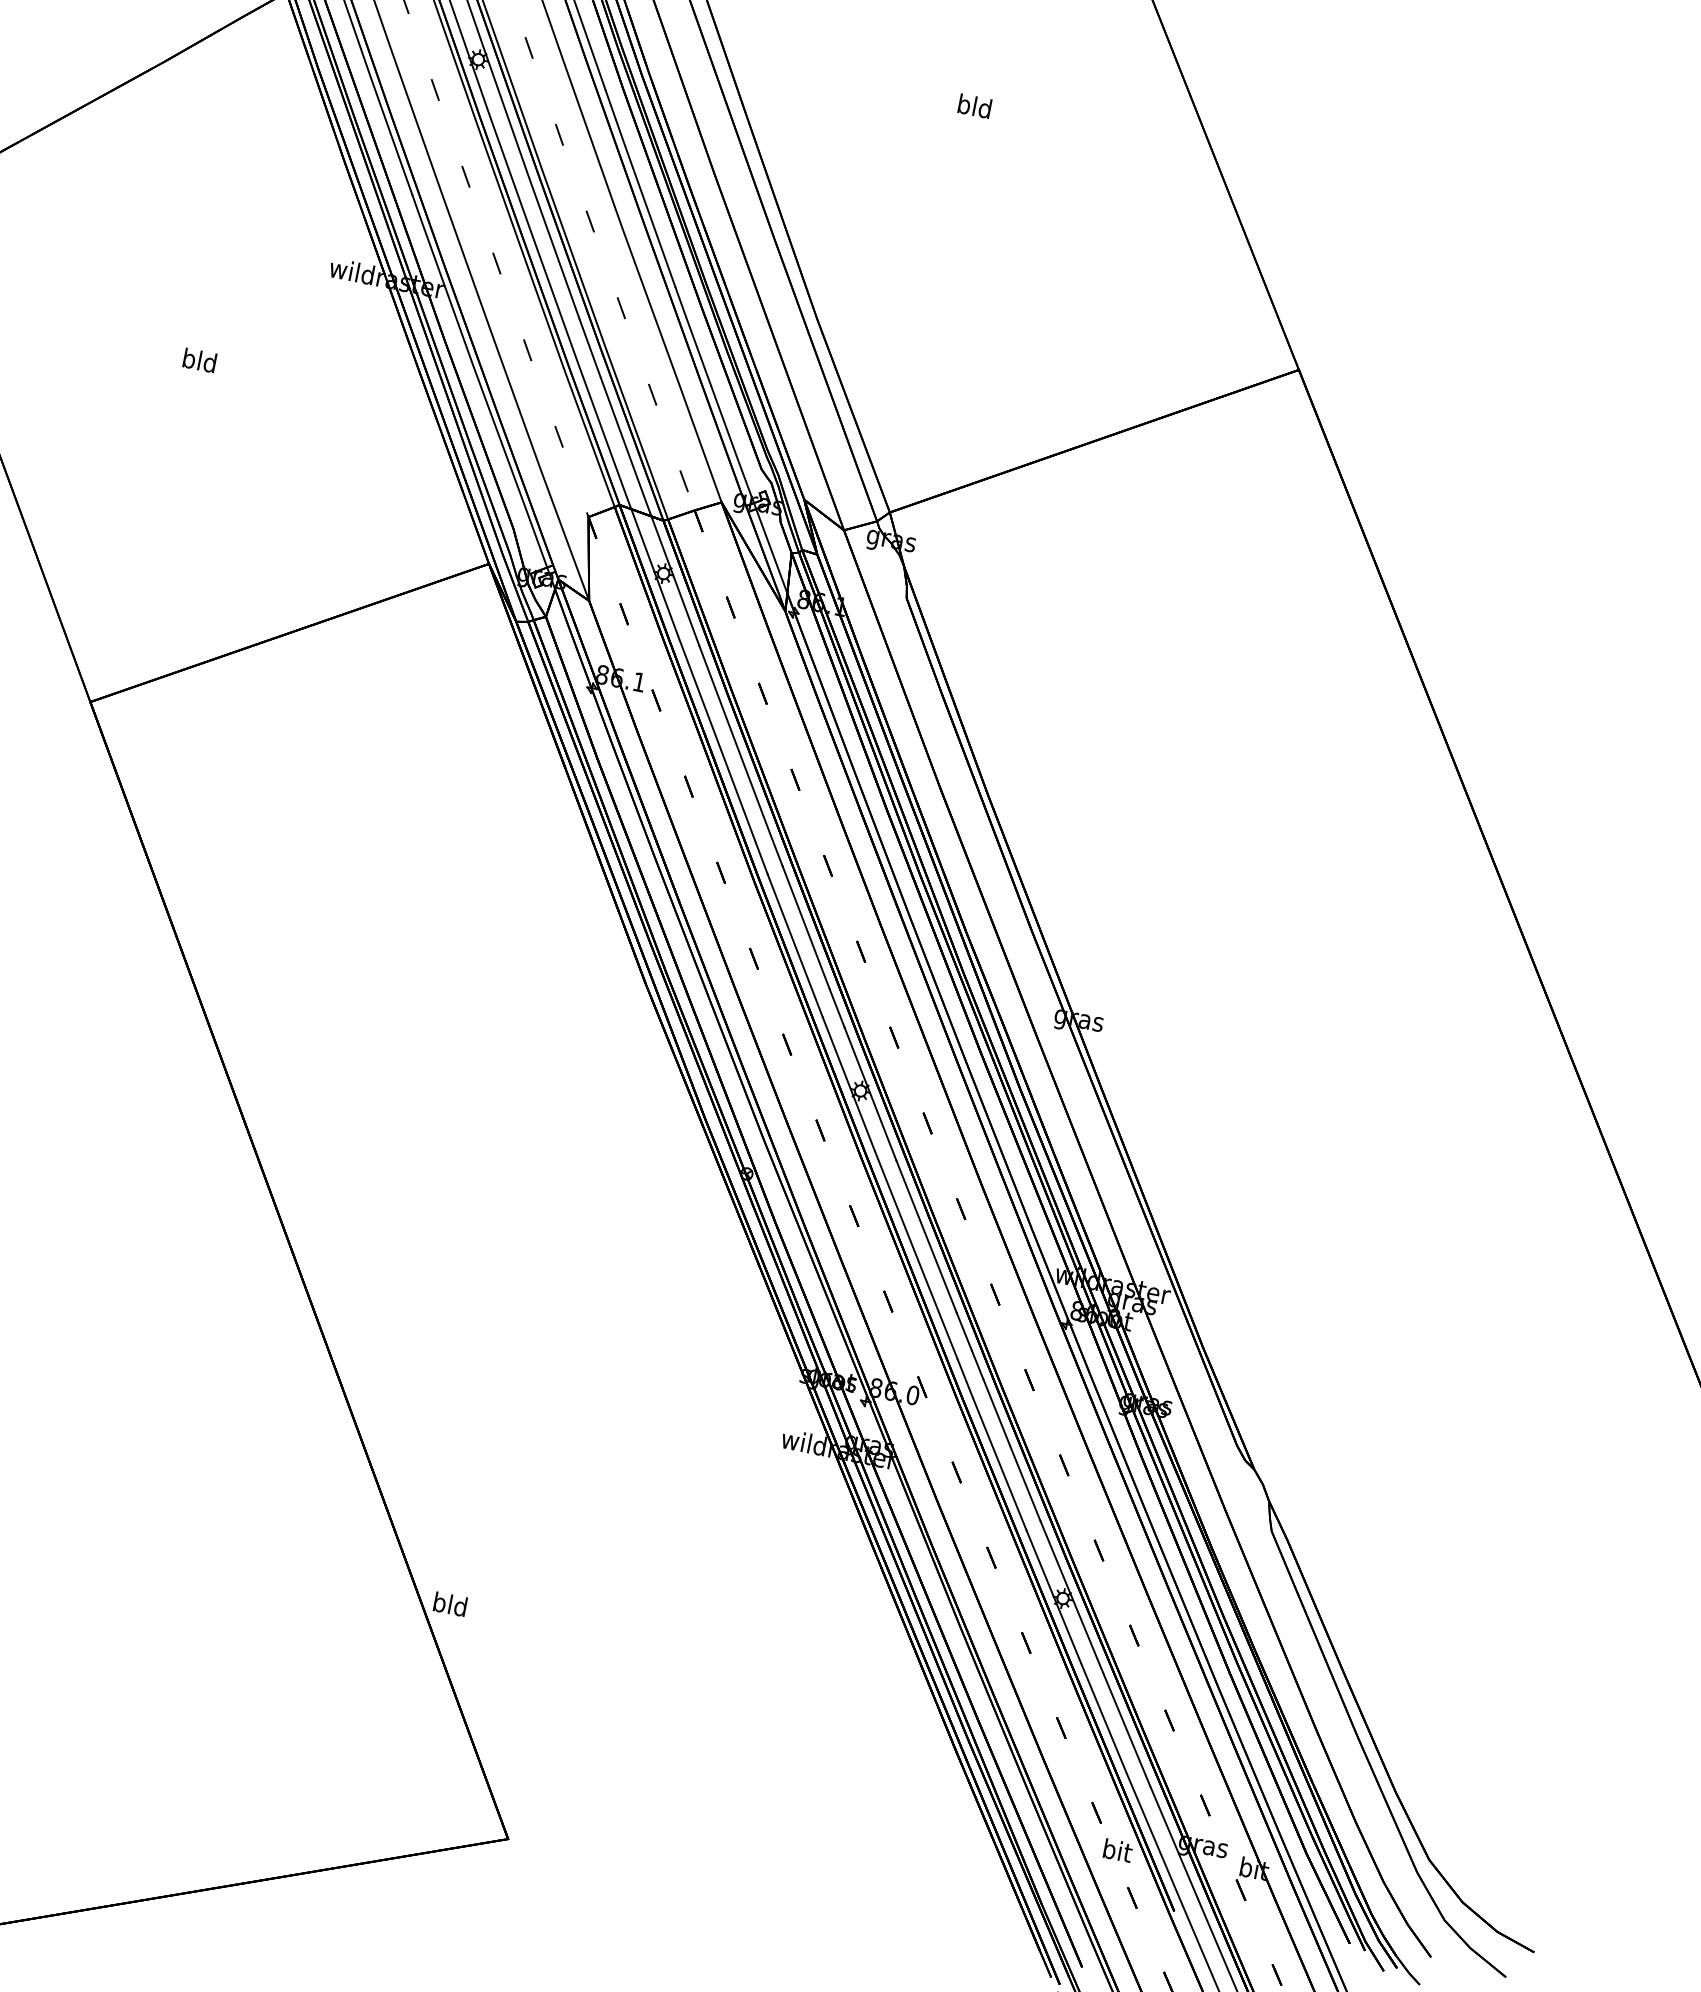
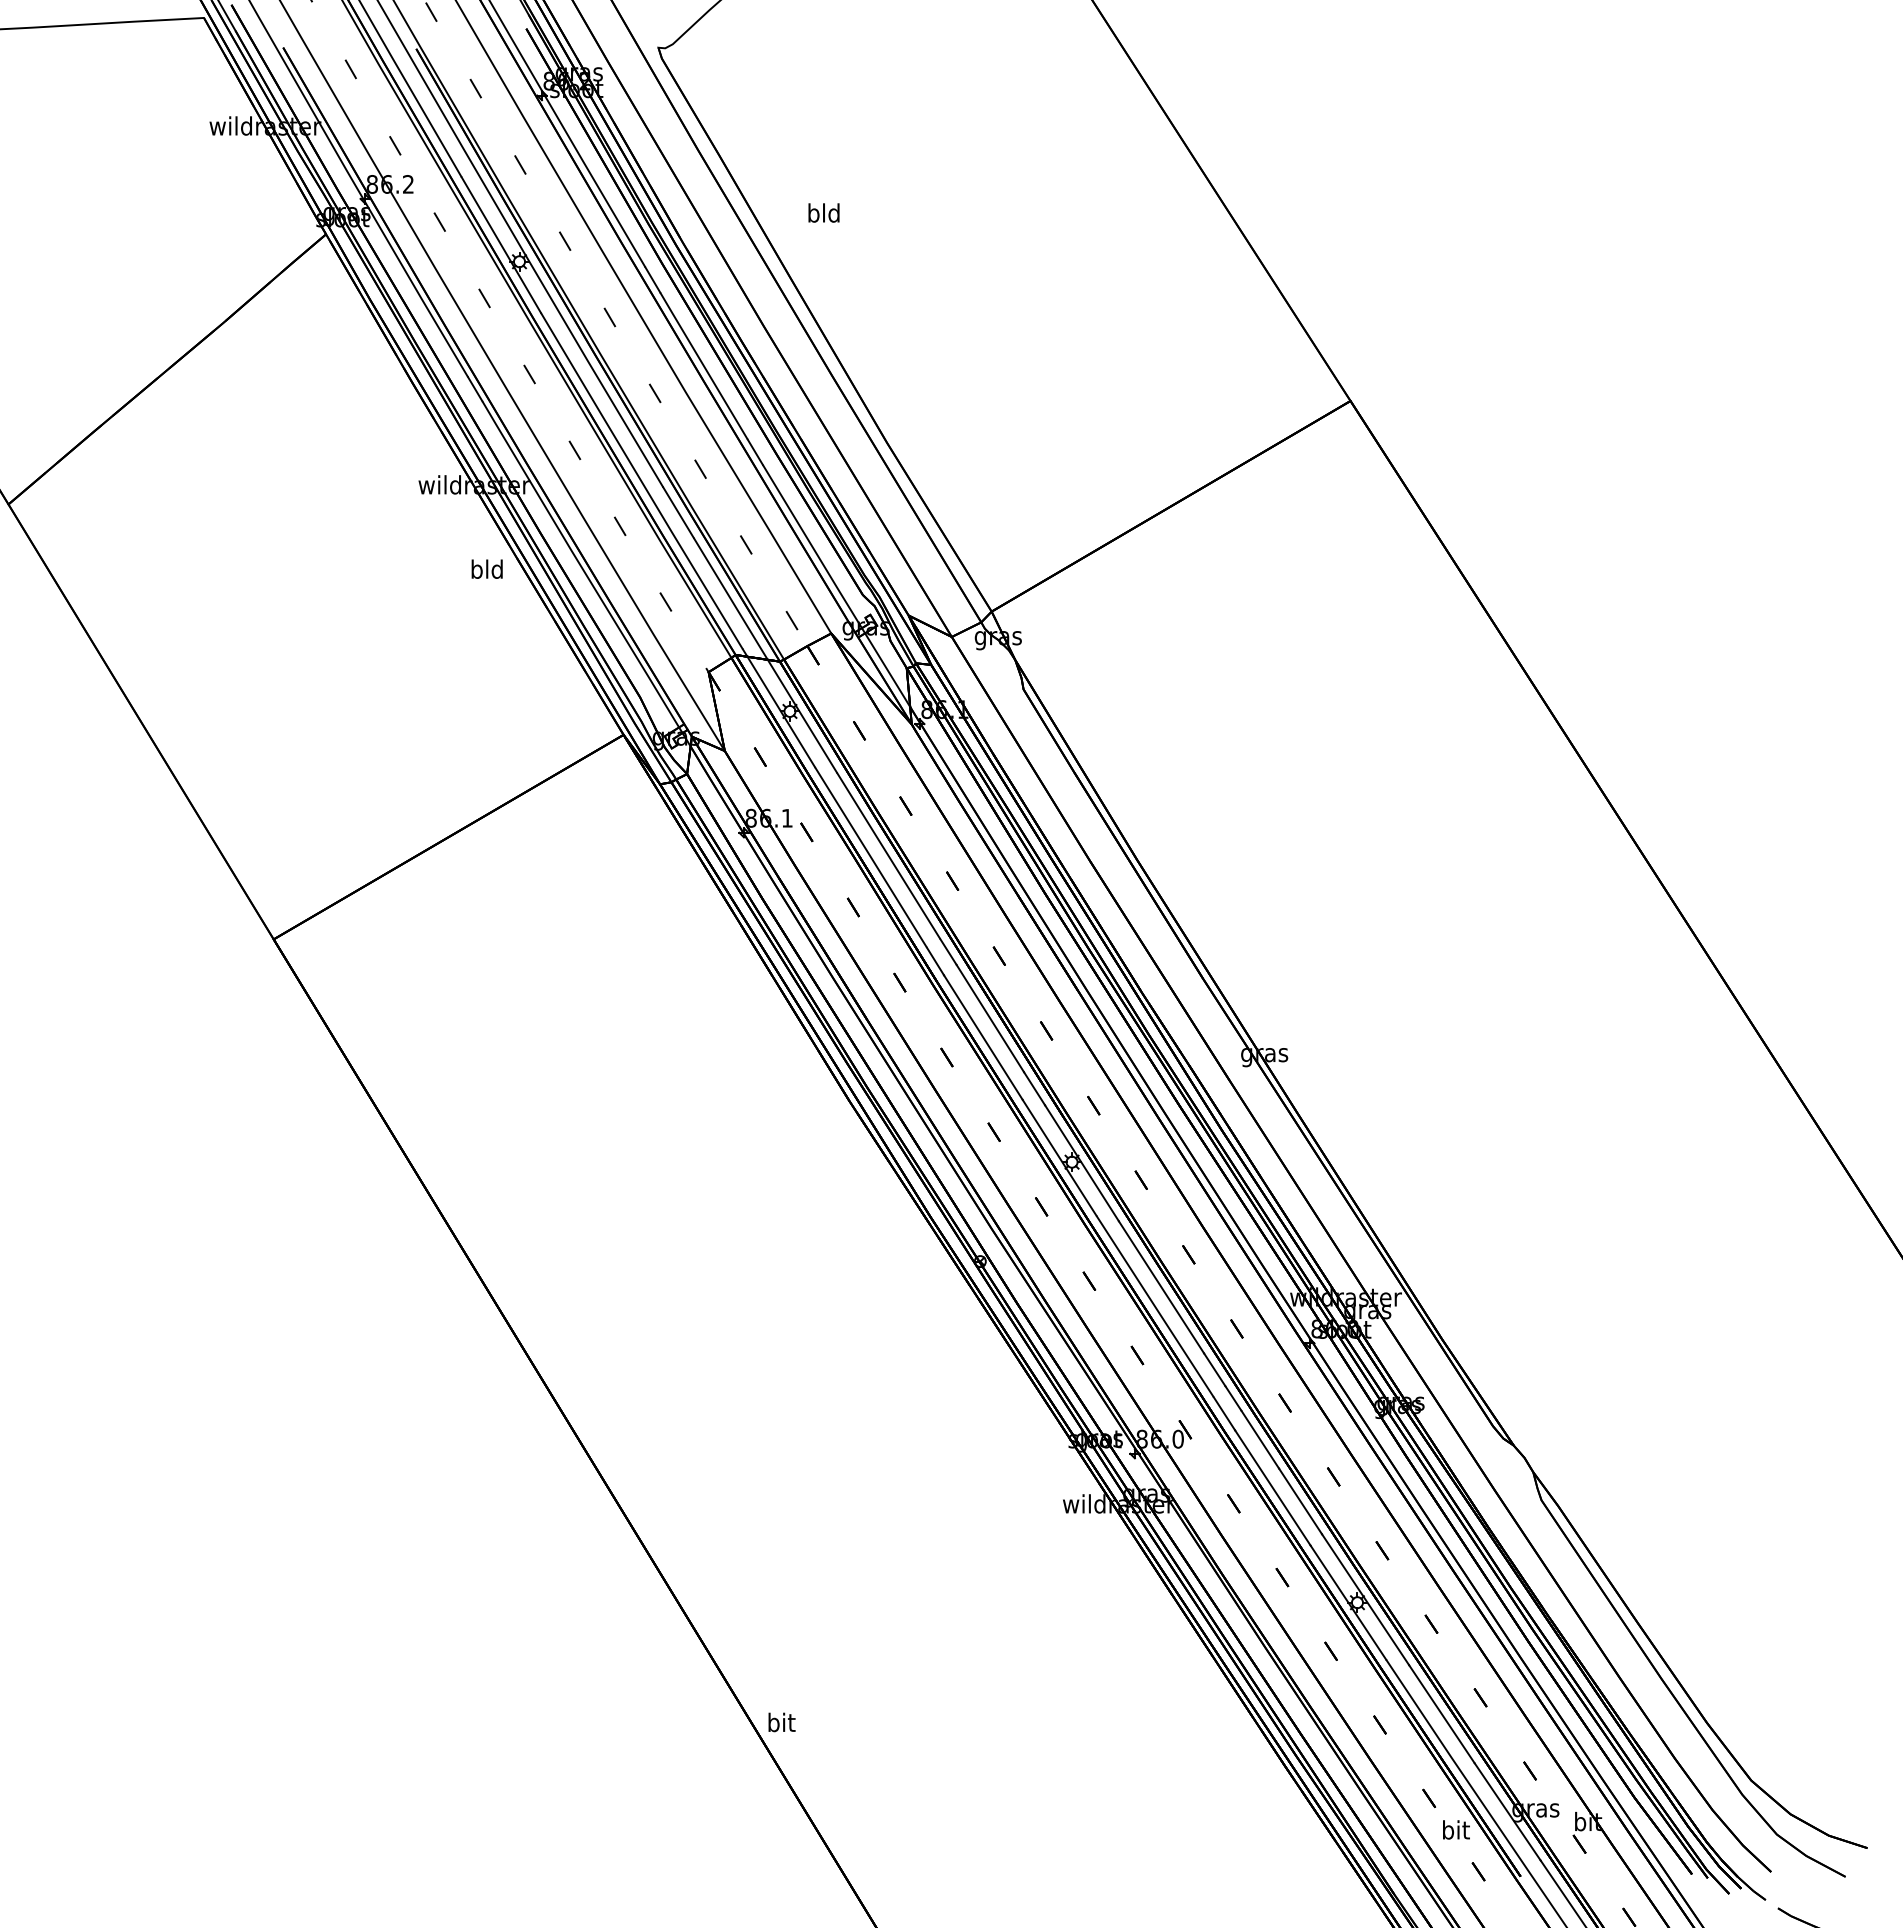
text: (974, 105) -> (823, 212), moved
text: (199, 359) -> (486, 568), moved
text: (449, 1604) -> (780, 1722), bld -> bit

